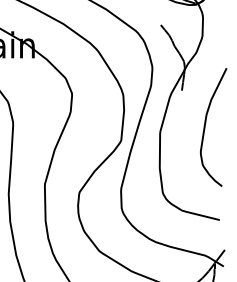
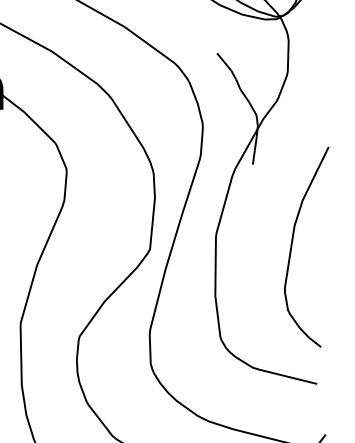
curve: (205, 127) -> (292, 247), moved

